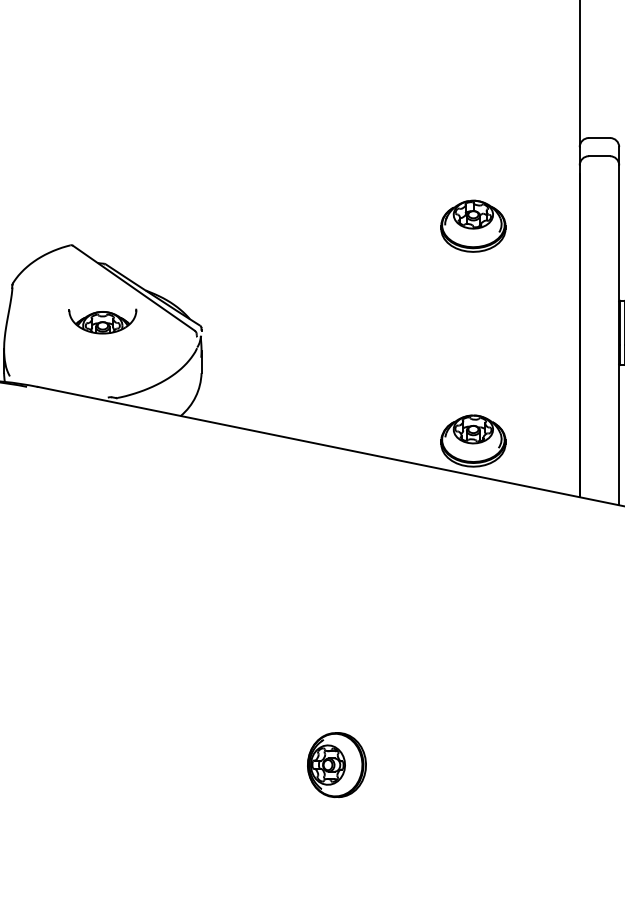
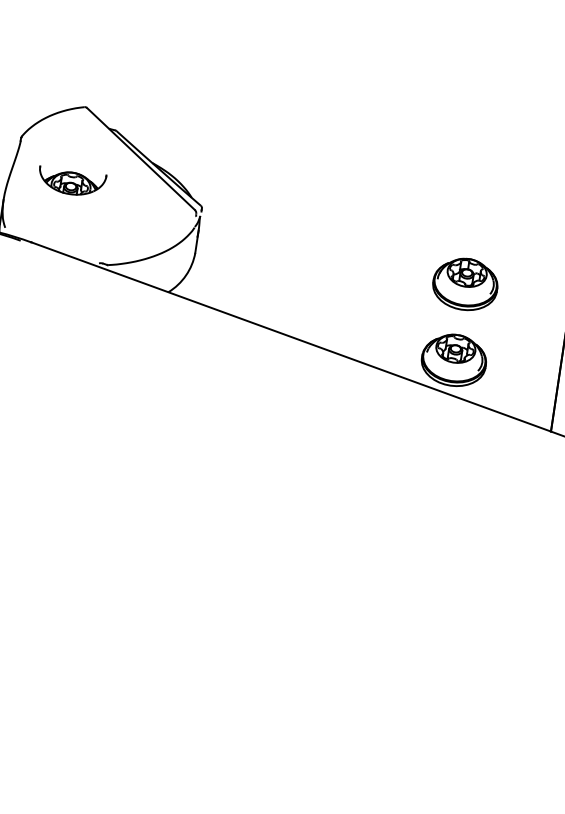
part: (473, 225) -> (465, 283), moved
part: (102, 321) -> (71, 182), moved
part: (336, 765) -> (270, 660), removed

